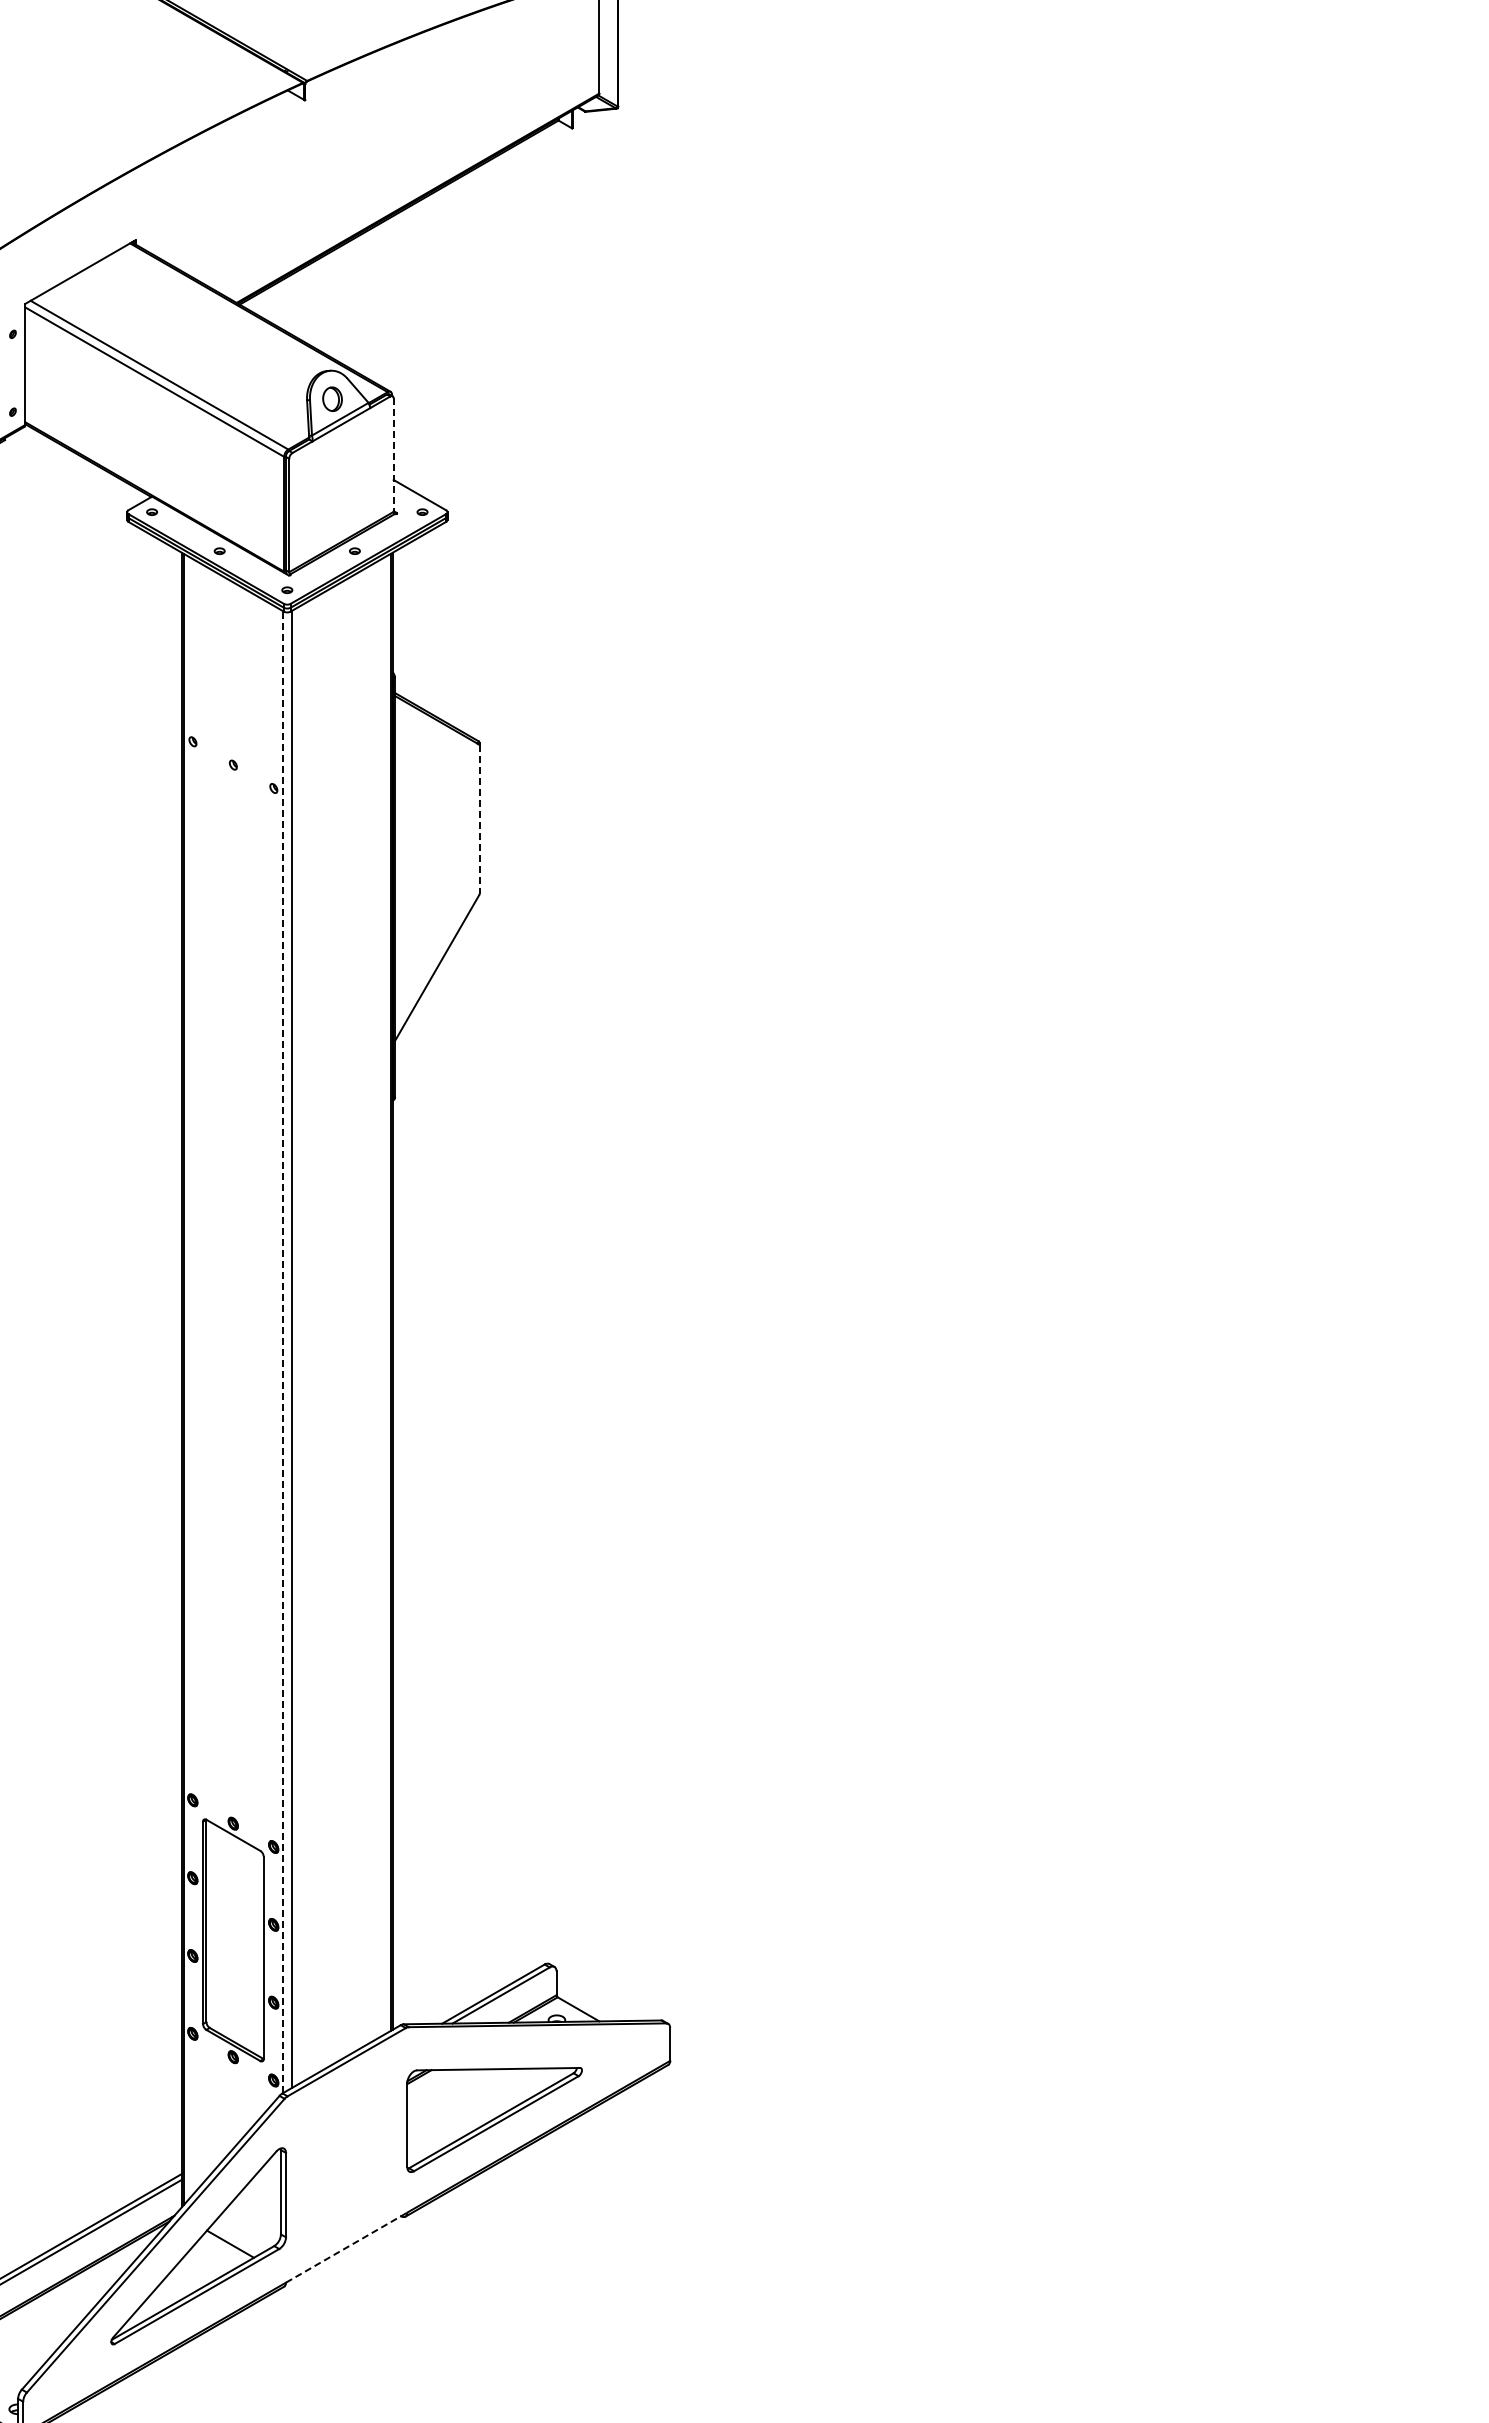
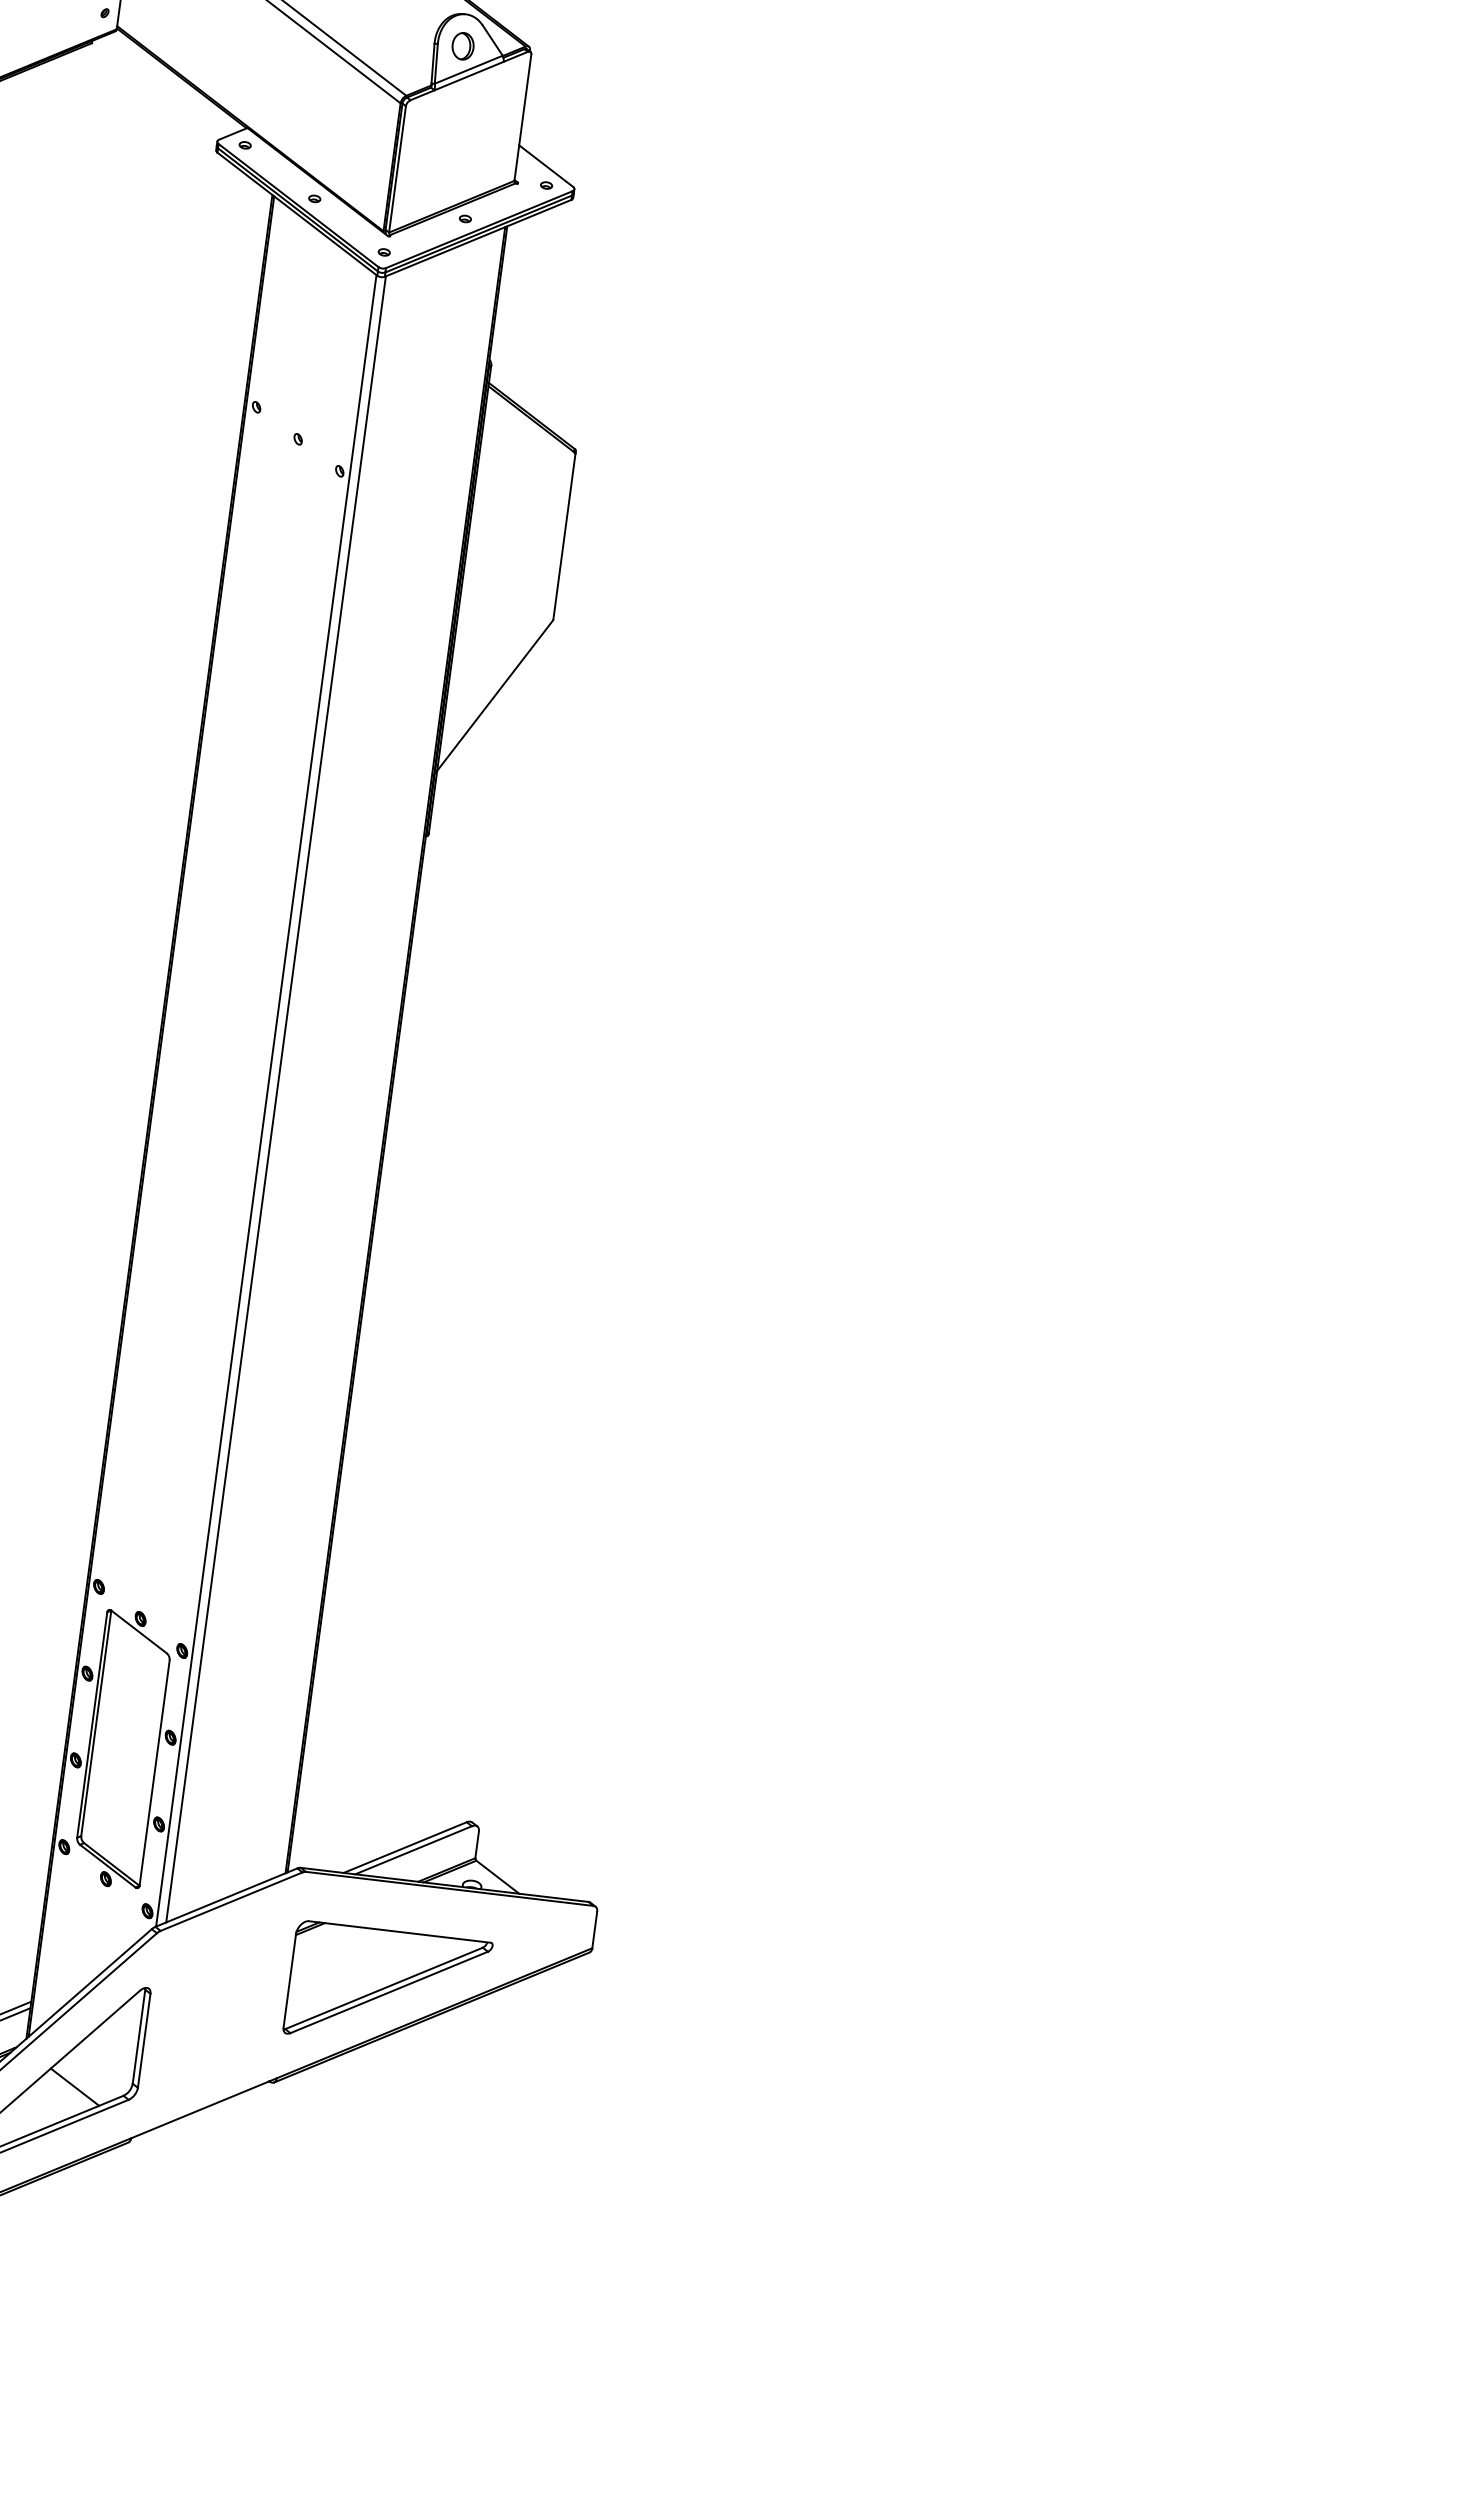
line: (393, 455) -> (522, 118), dashed -> solid
line: (479, 820) -> (564, 537), dashed -> solid
line: (283, 1352) -> (266, 1101), dashed -> solid
line: (347, 2247) -> (204, 2108), dashed -> solid

